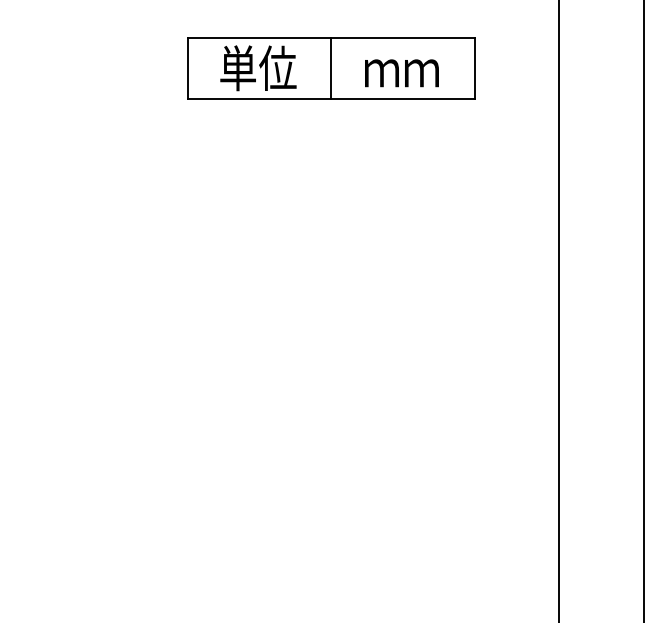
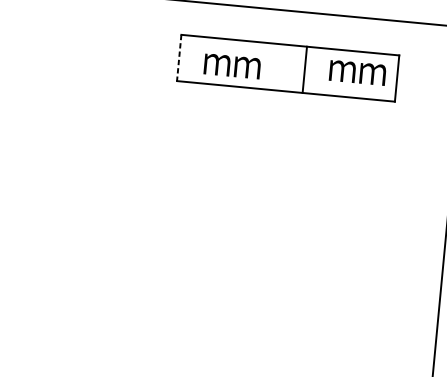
line: (187, 68) -> (179, 57), solid -> dashed
text: (258, 68) -> (232, 62), 単位 -> ｍｍ
line: (331, 68) -> (304, 69), moved
text: (401, 73) -> (357, 73), moved

